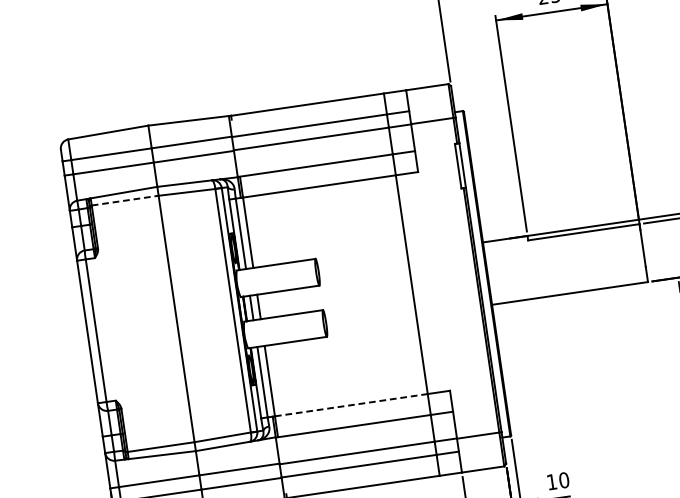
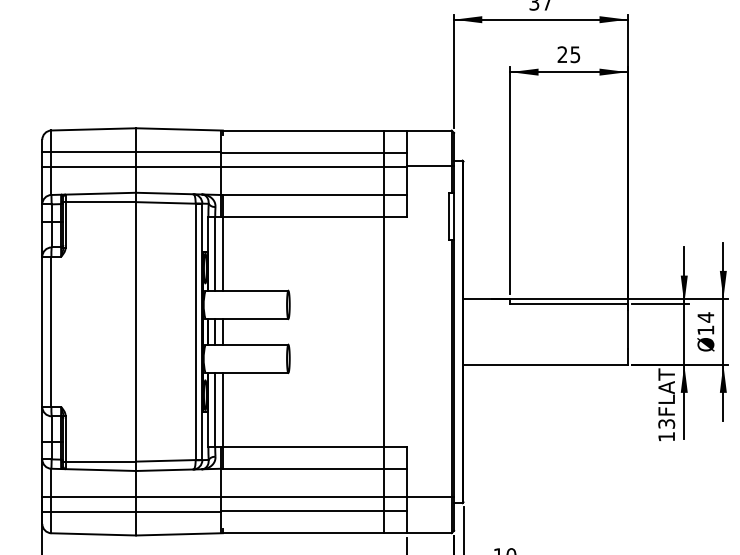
line: (125, 200) -> (101, 202), dashed -> solid
line: (351, 405) -> (303, 447), dashed -> solid

